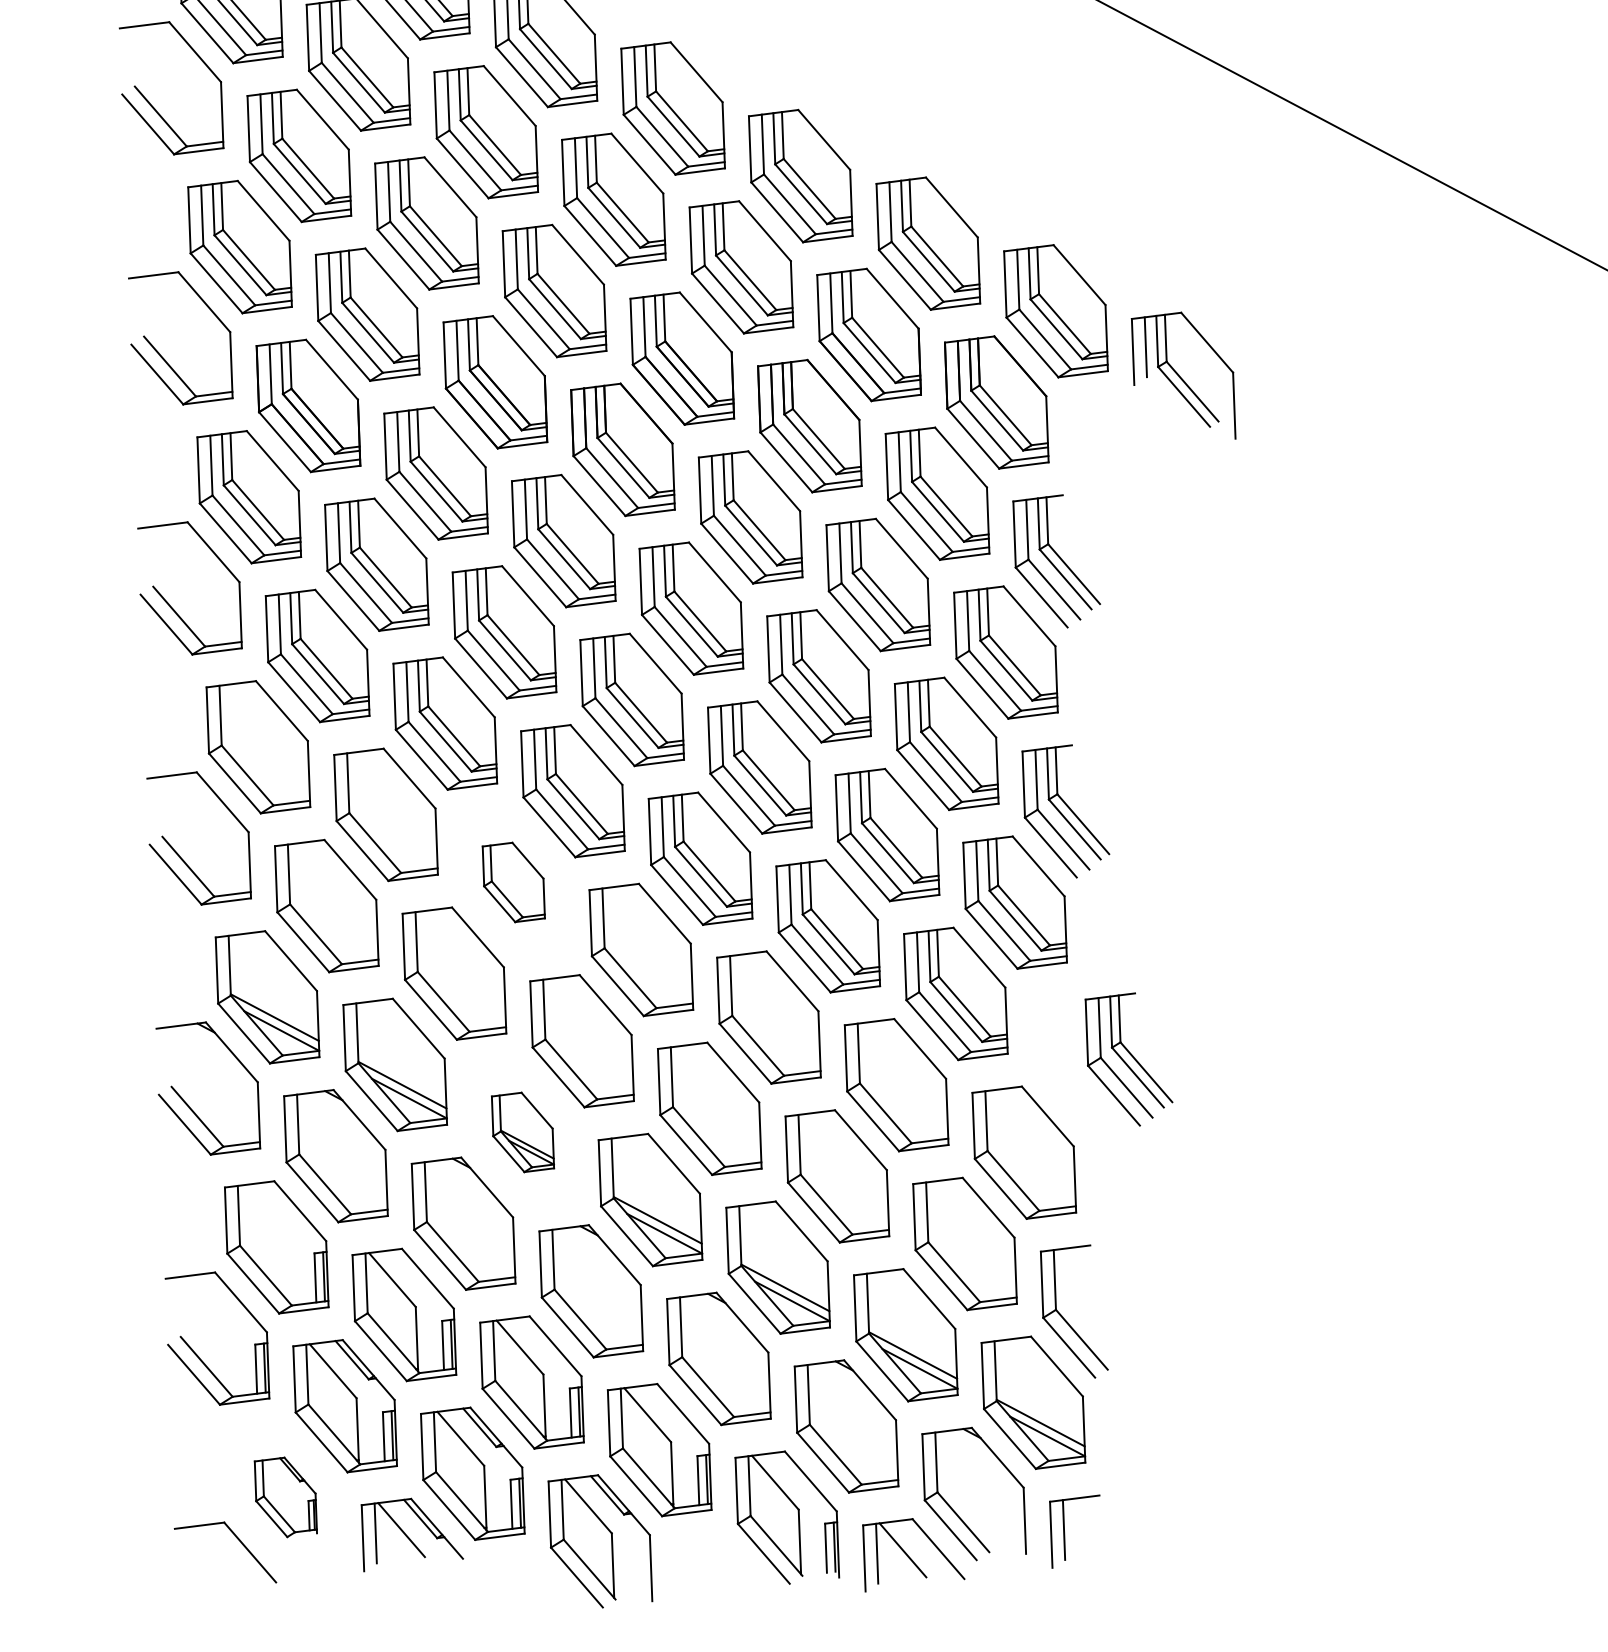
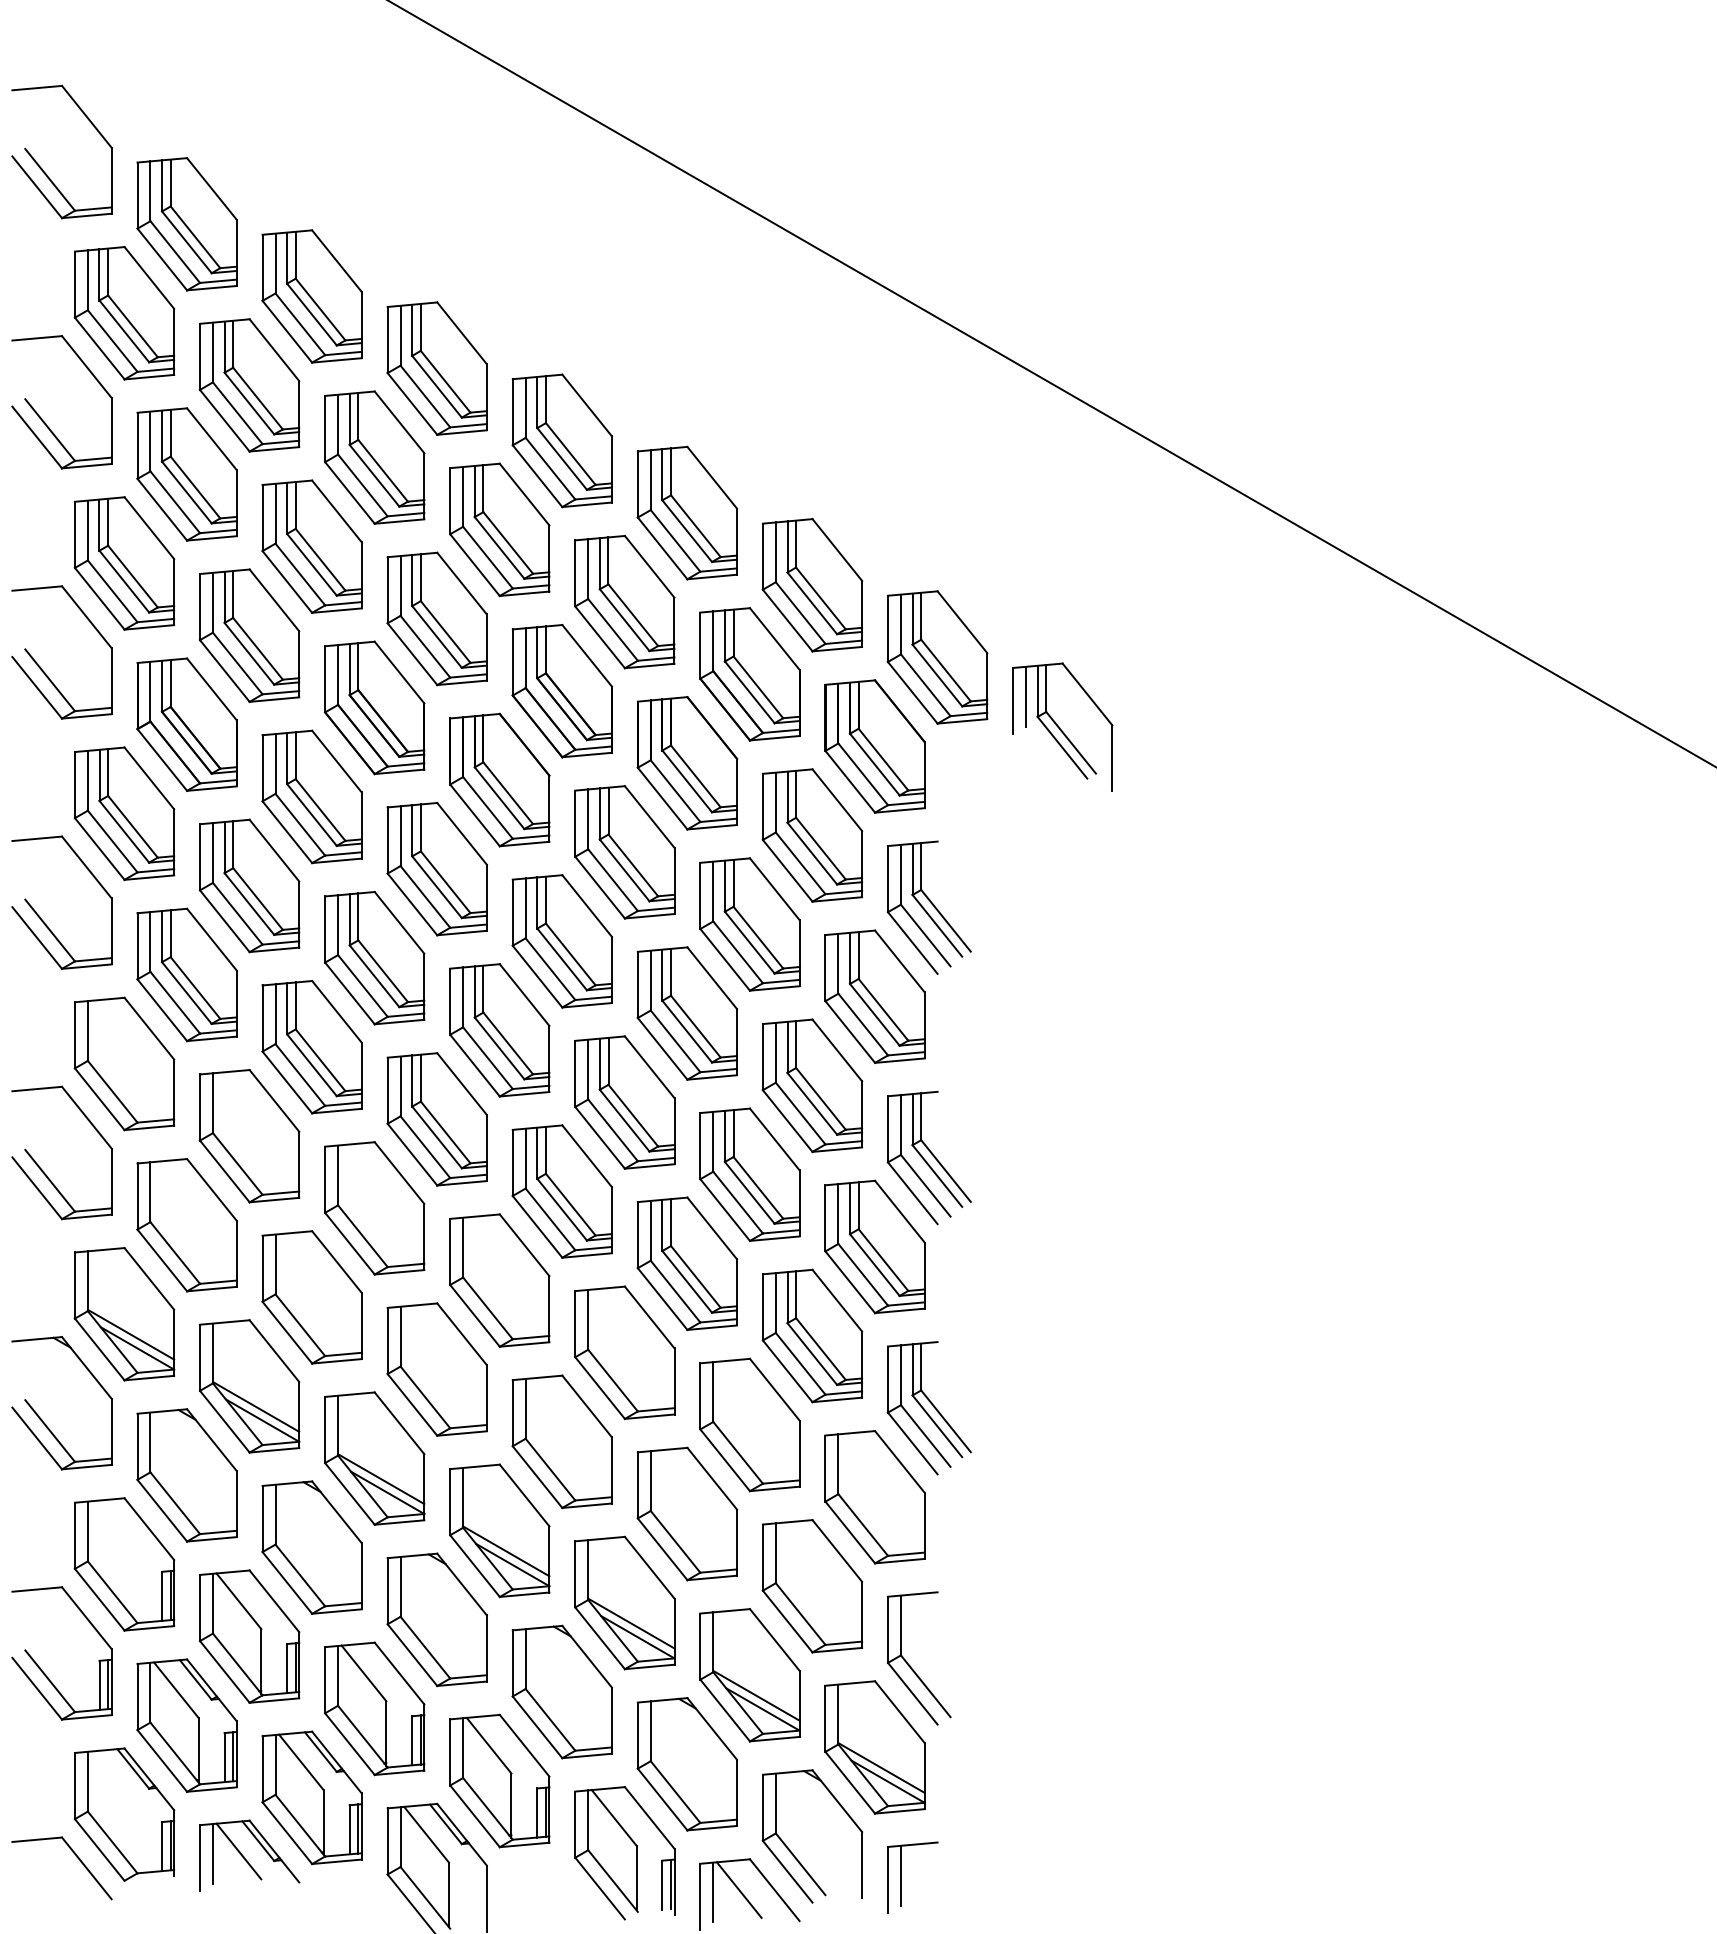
part: (513, 882) -> (374, 1208), size x1.67
part: (1128, 1060) -> (928, 1408), moved
part: (522, 1132) -> (374, 1458), size x1.67
part: (285, 1497) -> (124, 1814), size x1.67

